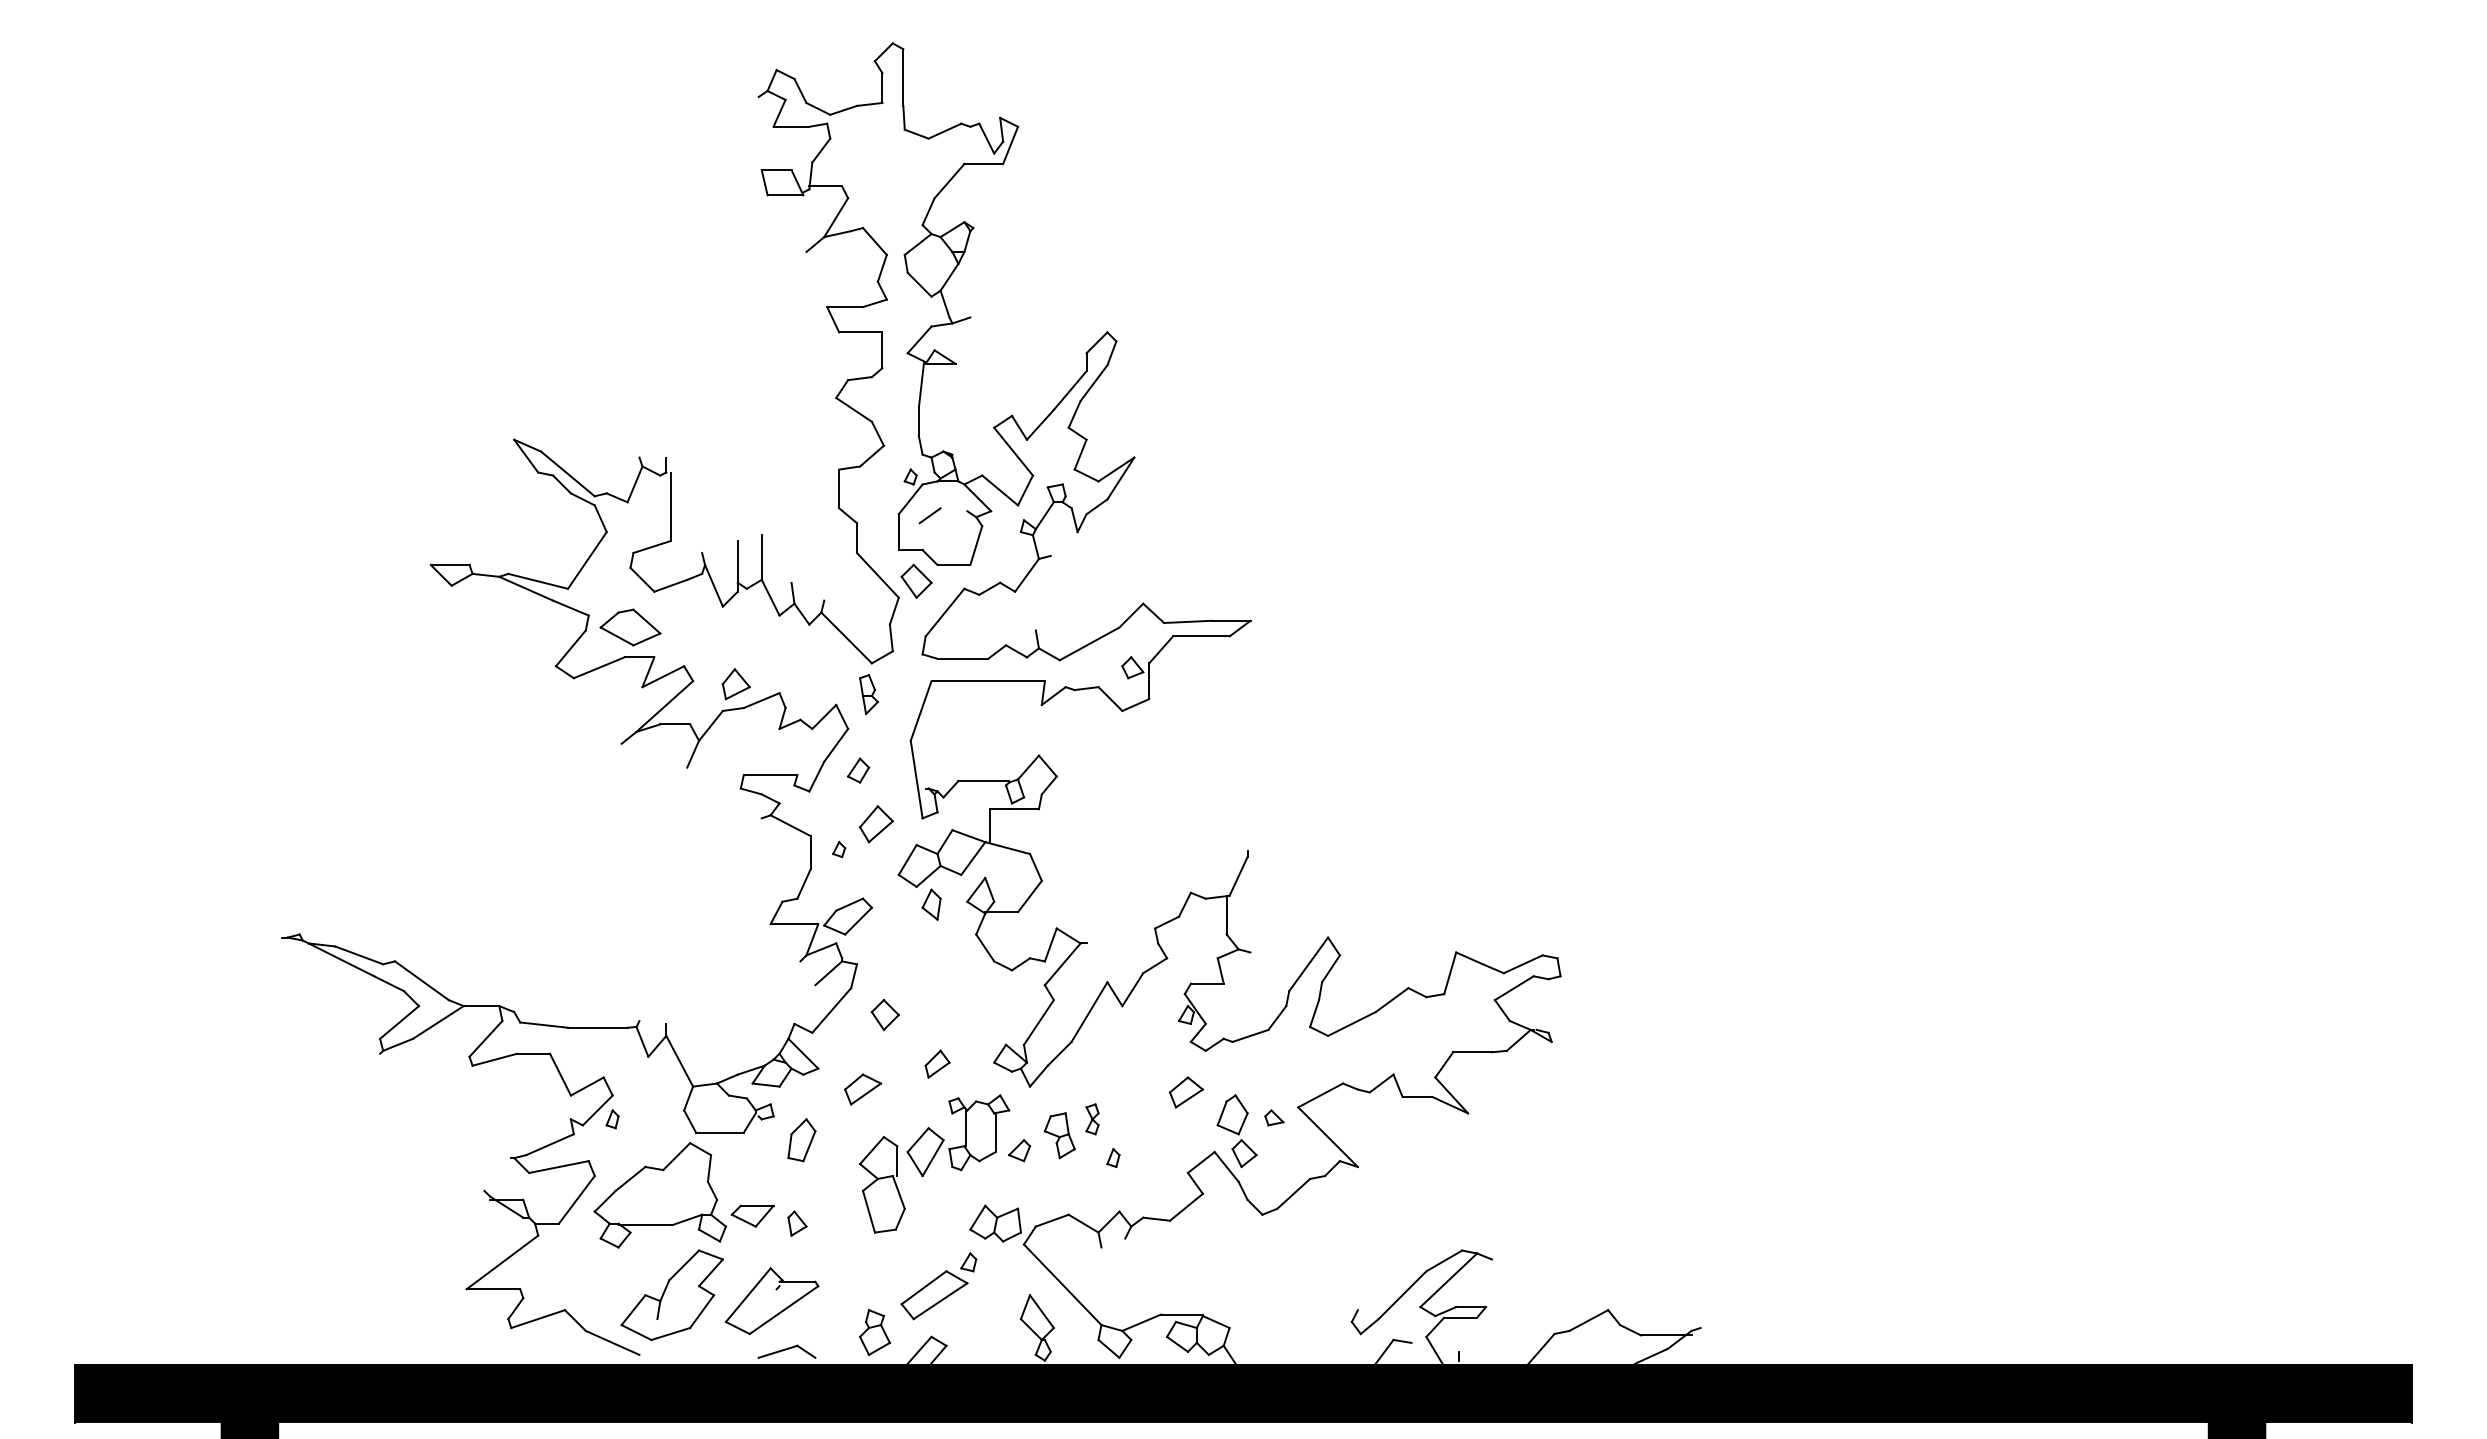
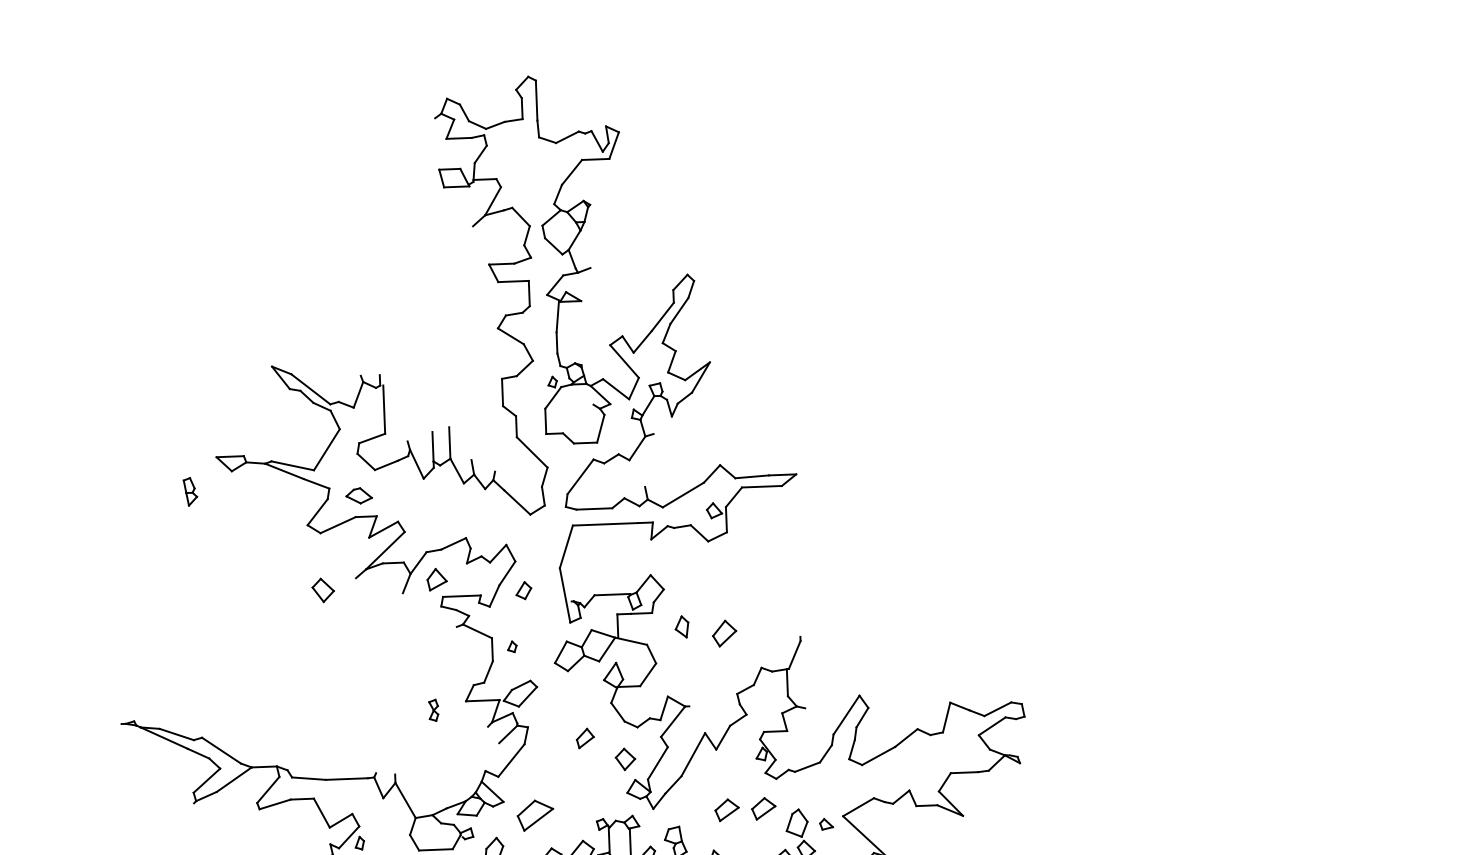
line: (929, 515) -> (566, 408), removed
part: (916, 580) -> (323, 589), moved
part: (630, 627) -> (359, 495), size x0.6
part: (735, 684) -> (436, 579), moved
part: (868, 694) -> (190, 491), moved
part: (876, 824) -> (724, 633), moved
part: (931, 904) -> (682, 626), moved
part: (884, 1015) -> (624, 759), moved
part: (937, 1063) -> (585, 737), moved
part: (863, 1089) -> (535, 815), size x1.4
part: (1133, 1092) -> (726, 810), added
part: (1092, 1119) -> (433, 710), moved

